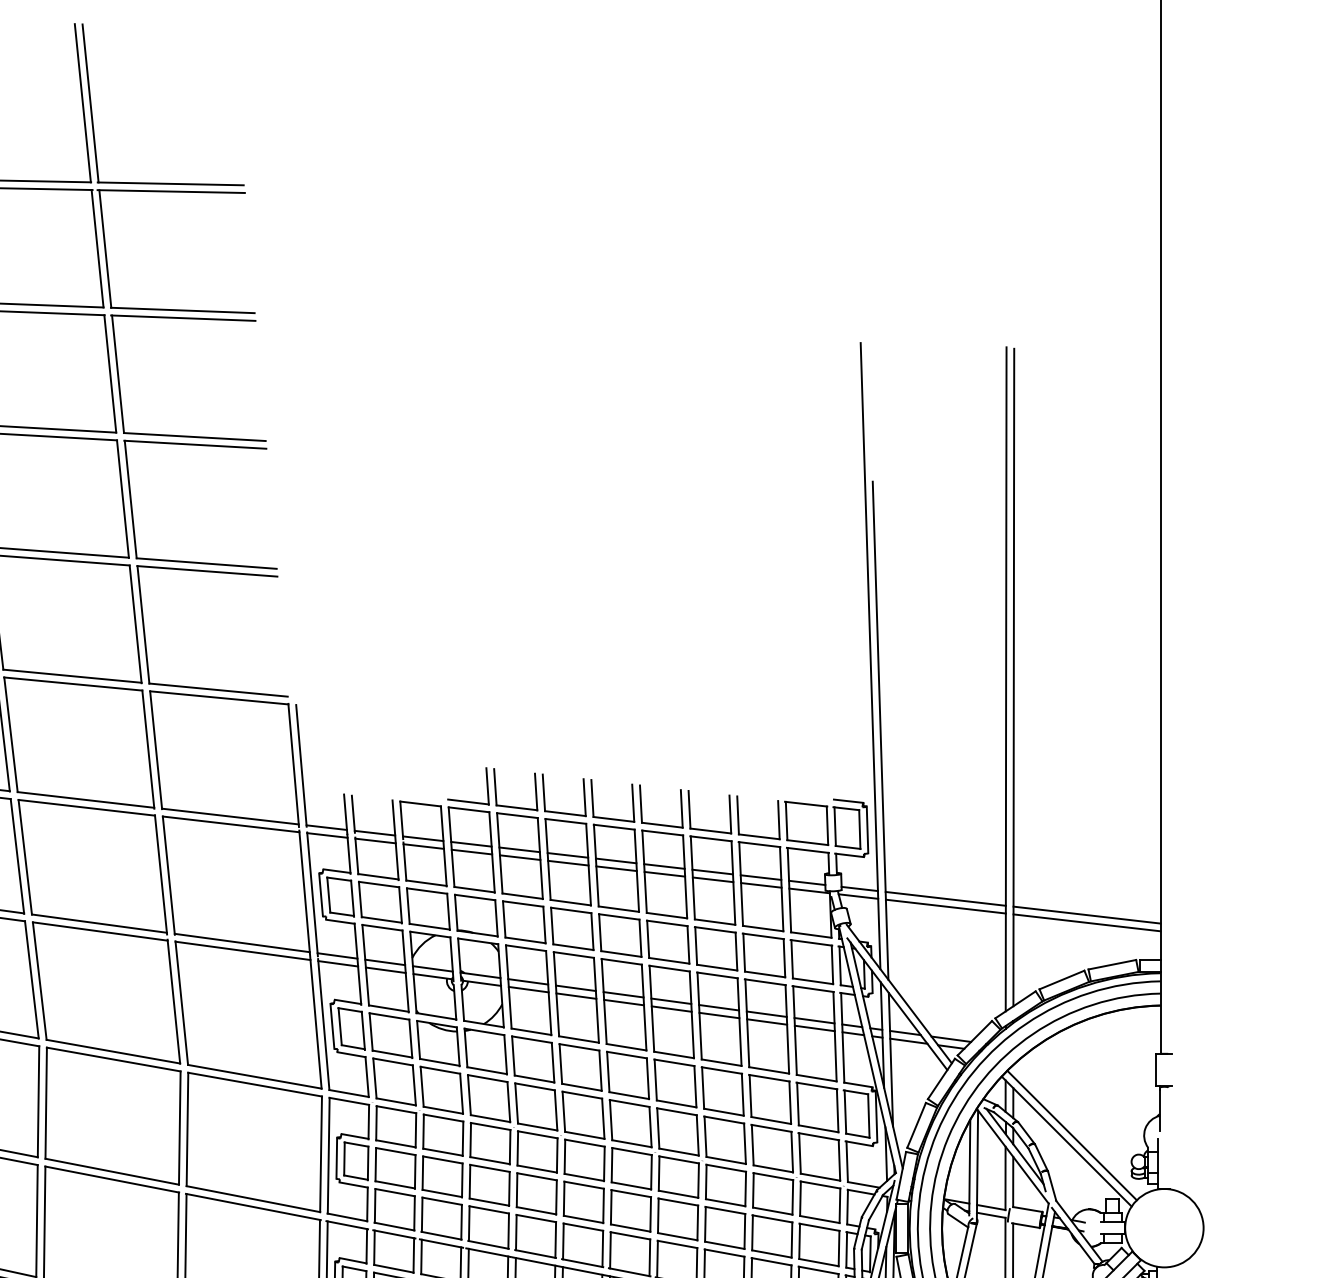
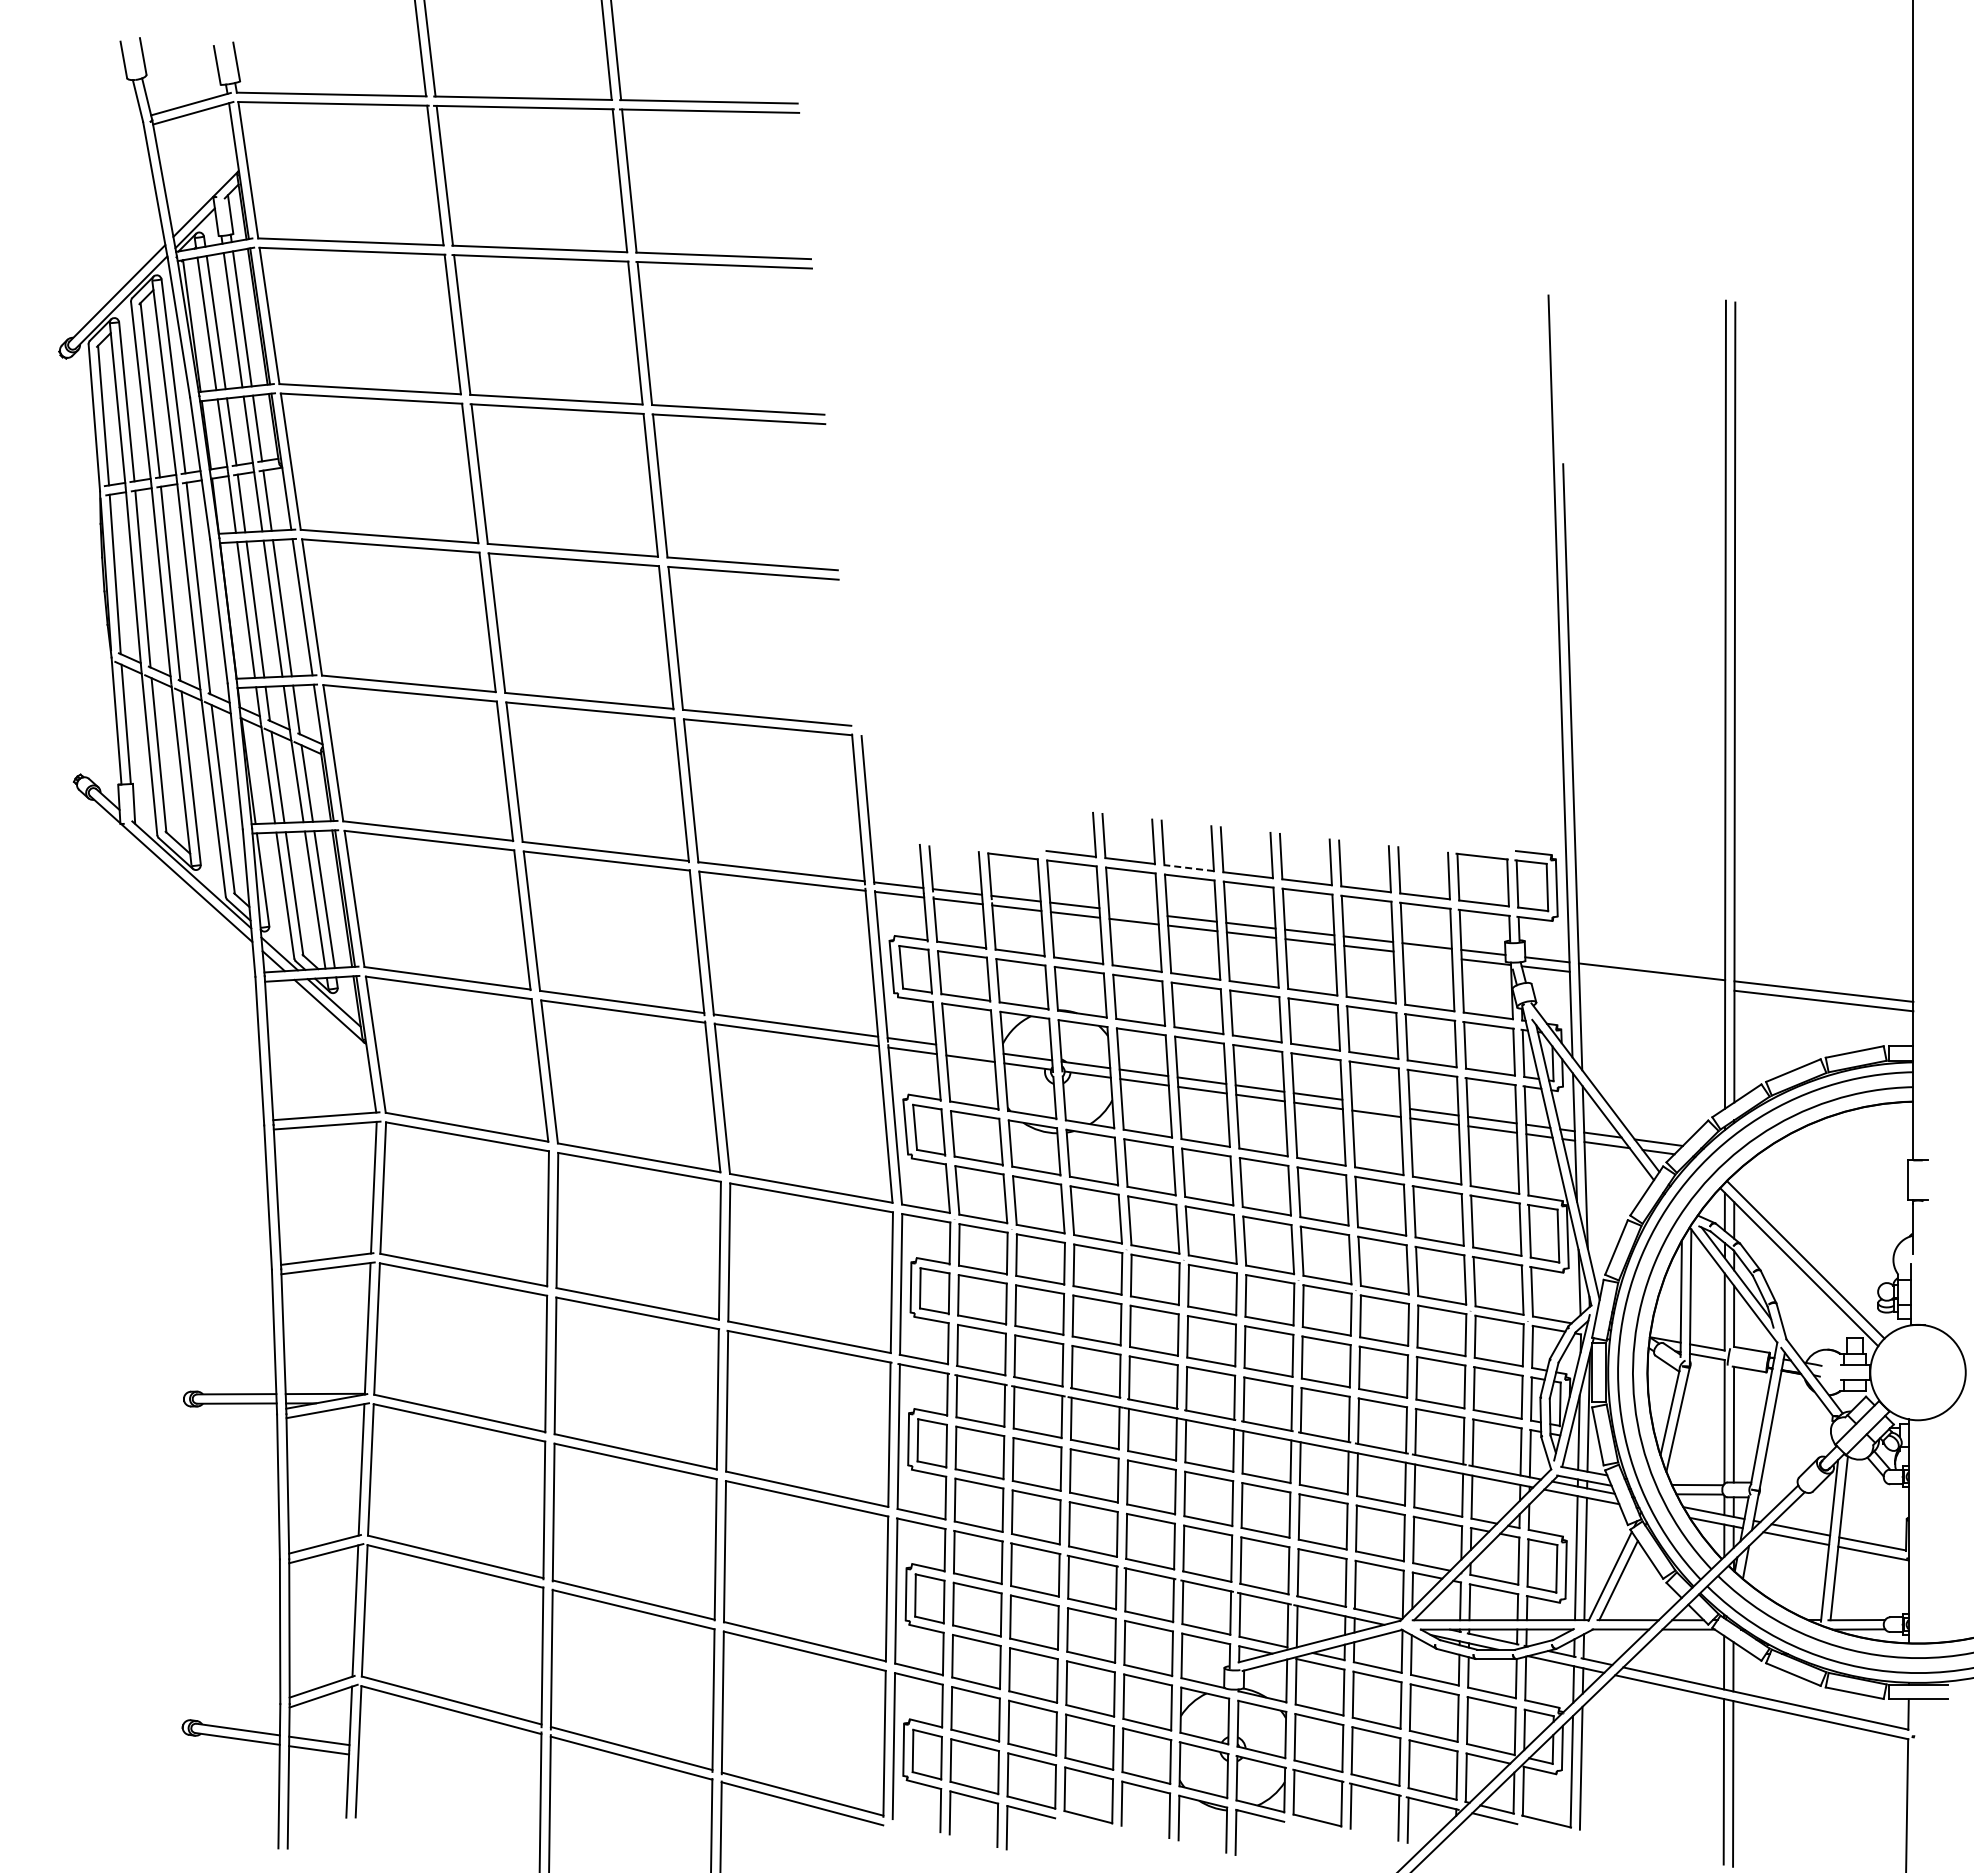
line: (565, 813) -> (1189, 868), solid -> dashed
line: (519, 850) -> (1133, 912), removed
line: (761, 885) -> (1427, 955), removed
line: (946, 905) -> (1652, 980), removed
line: (384, 961) -> (969, 1048), removed
line: (718, 1007) -> (1375, 1104), removed

